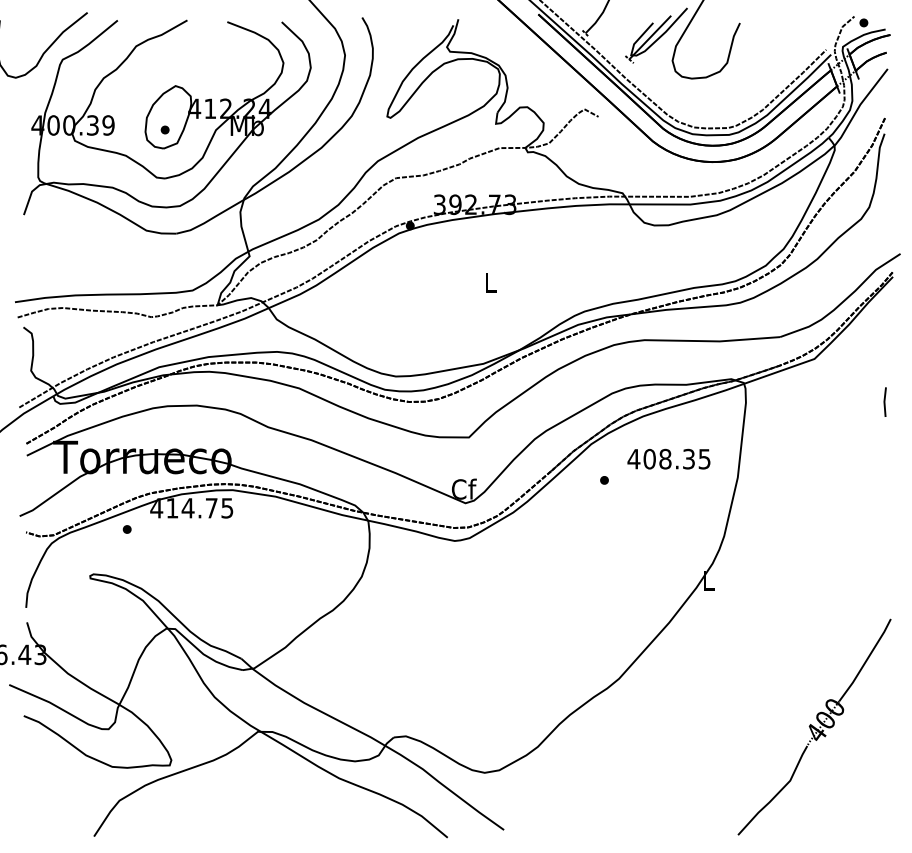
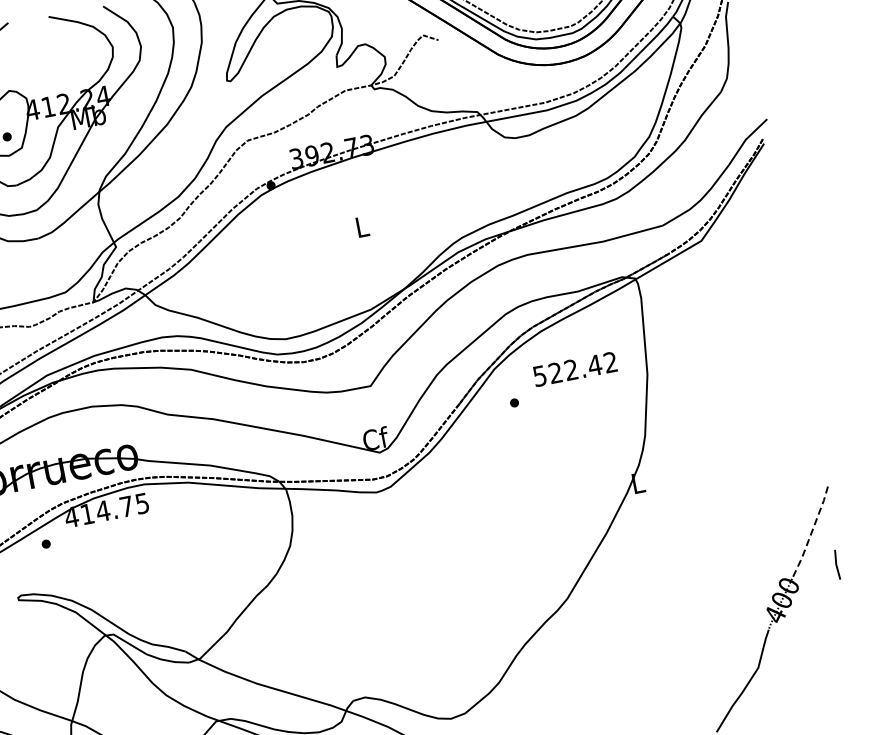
line: (884, 401) -> (836, 564), moved
text: (668, 458) -> (574, 368), 408.35 -> 522.42
line: (865, 661) -> (810, 533), solid -> dashed

